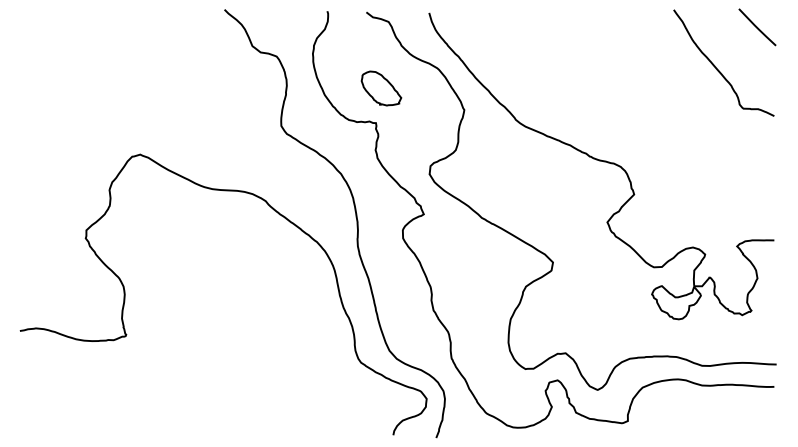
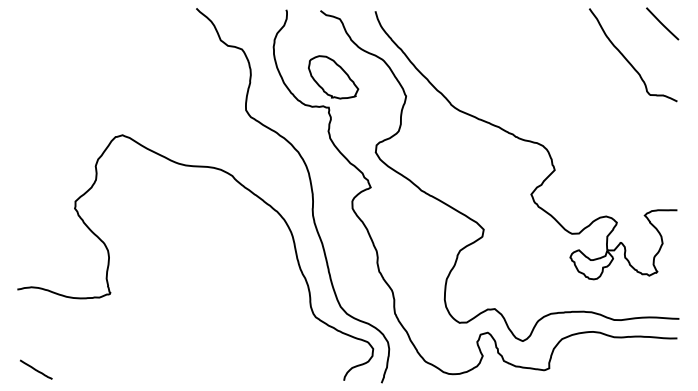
part: (381, 88) -> (333, 77), size x1.43
line: (41, 422) -> (36, 369), added

